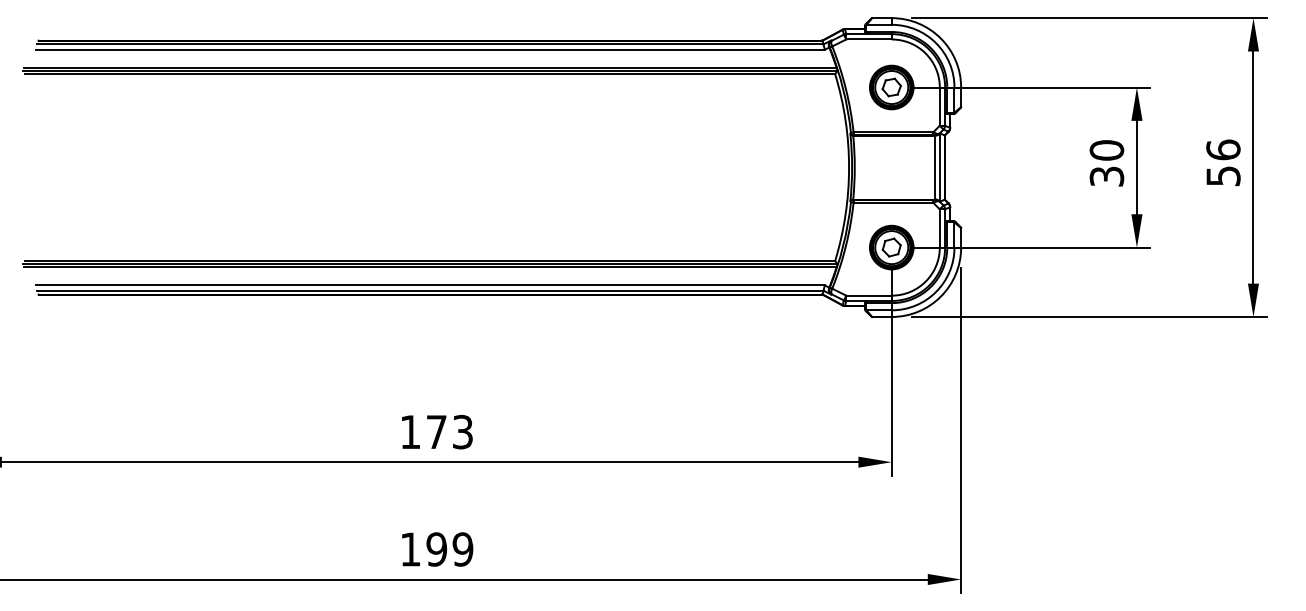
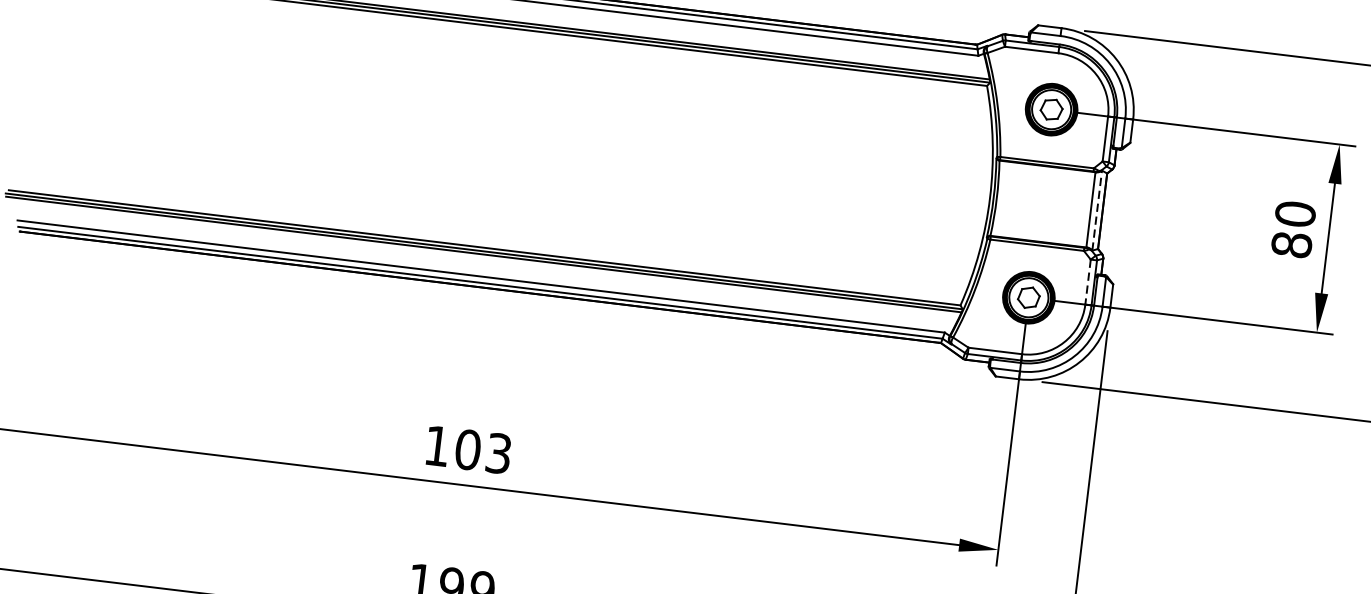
line: (940, 167) -> (1097, 210), solid -> dashed
text: (1106, 176) -> (1291, 244), 30 -> 80
line: (939, 228) -> (1087, 282), solid -> dashed
text: (436, 431) -> (467, 449), 173 -> 103

